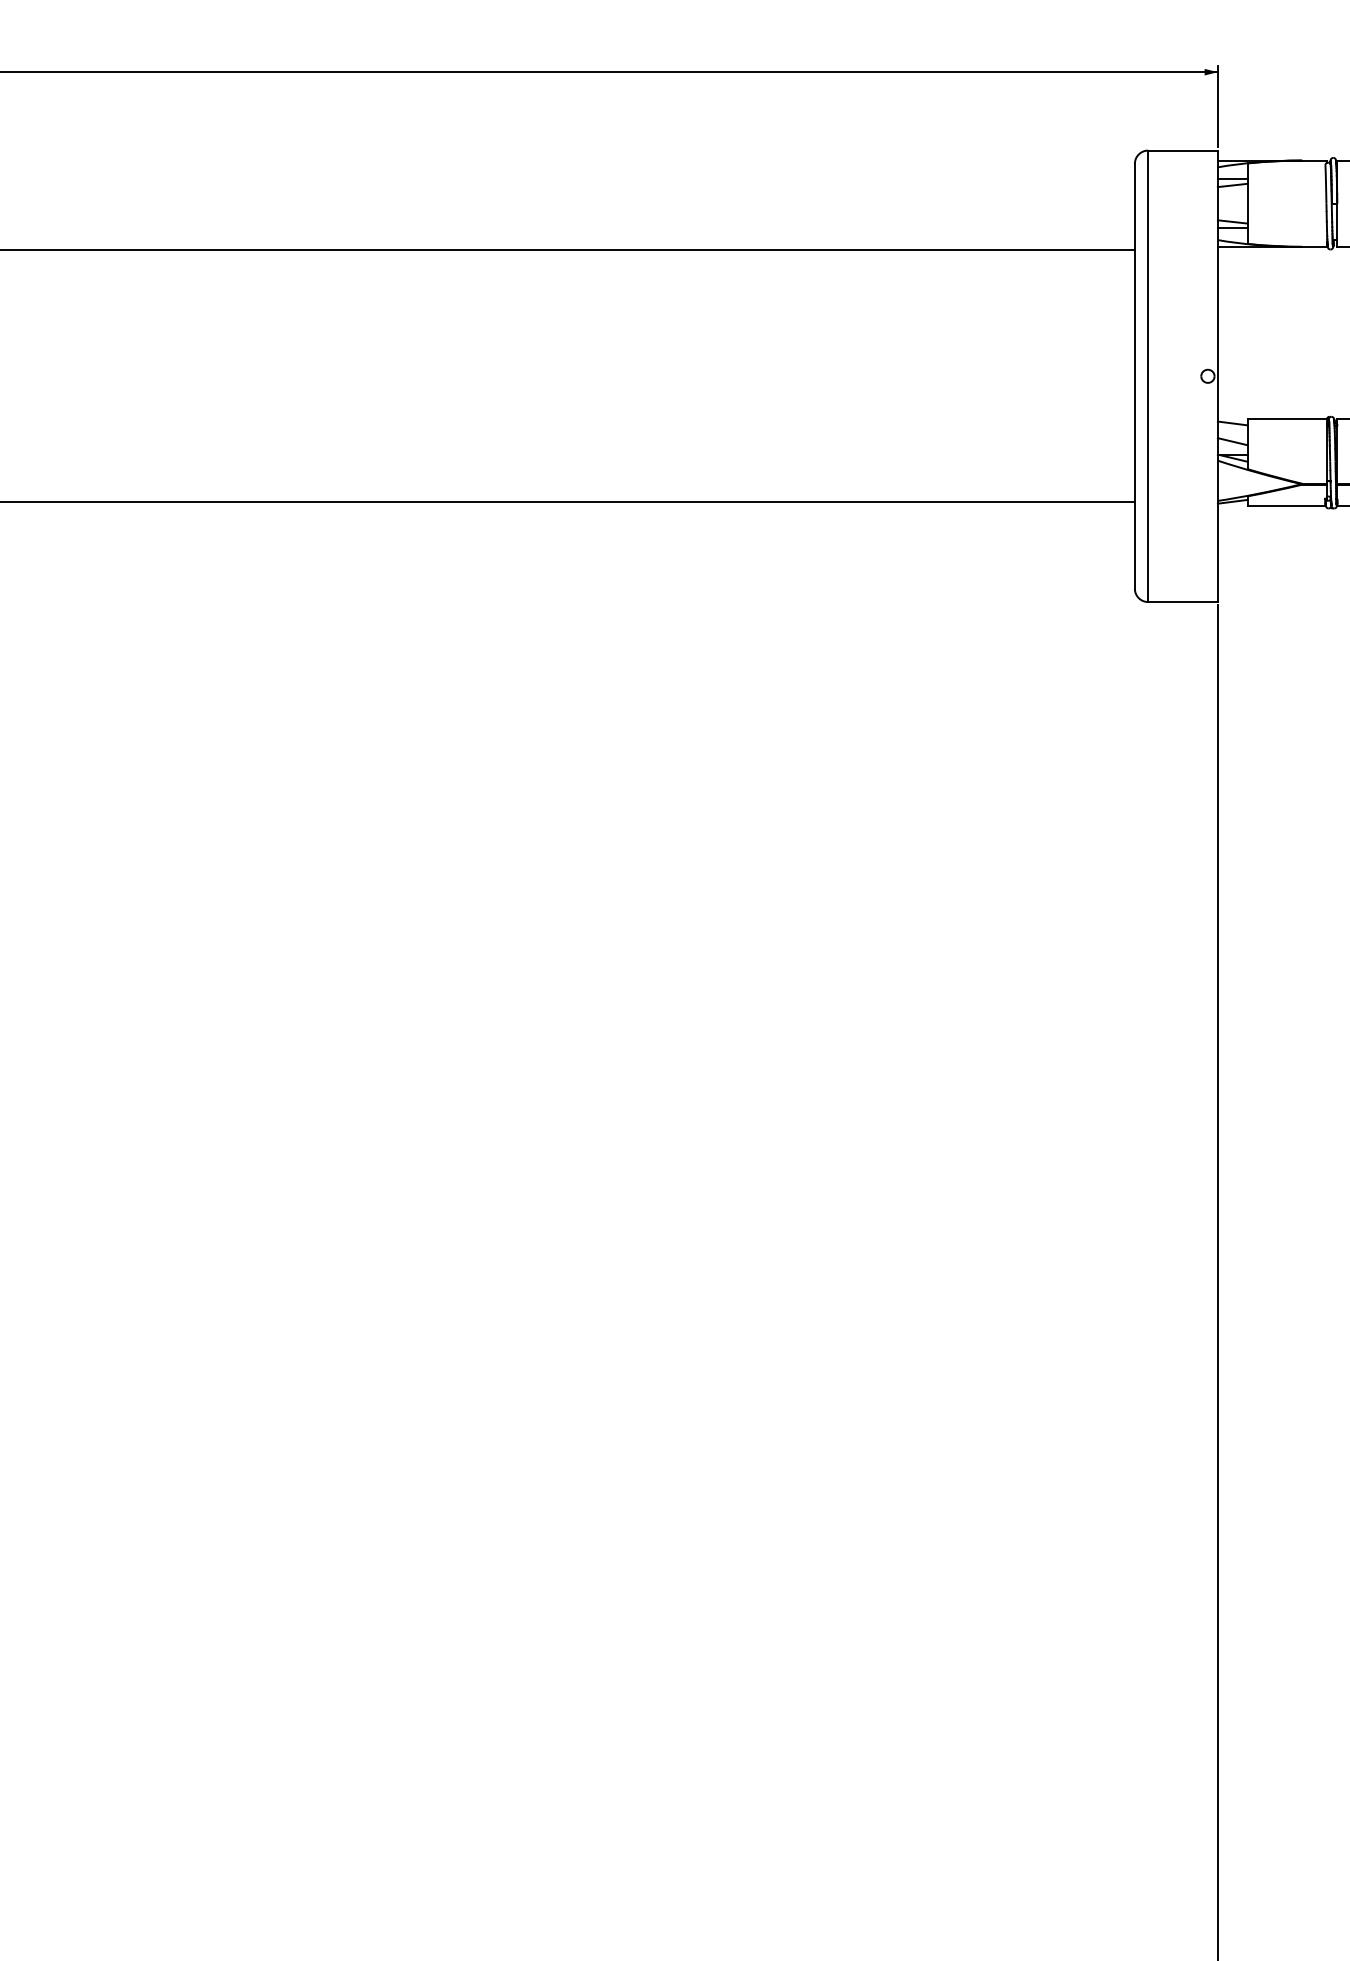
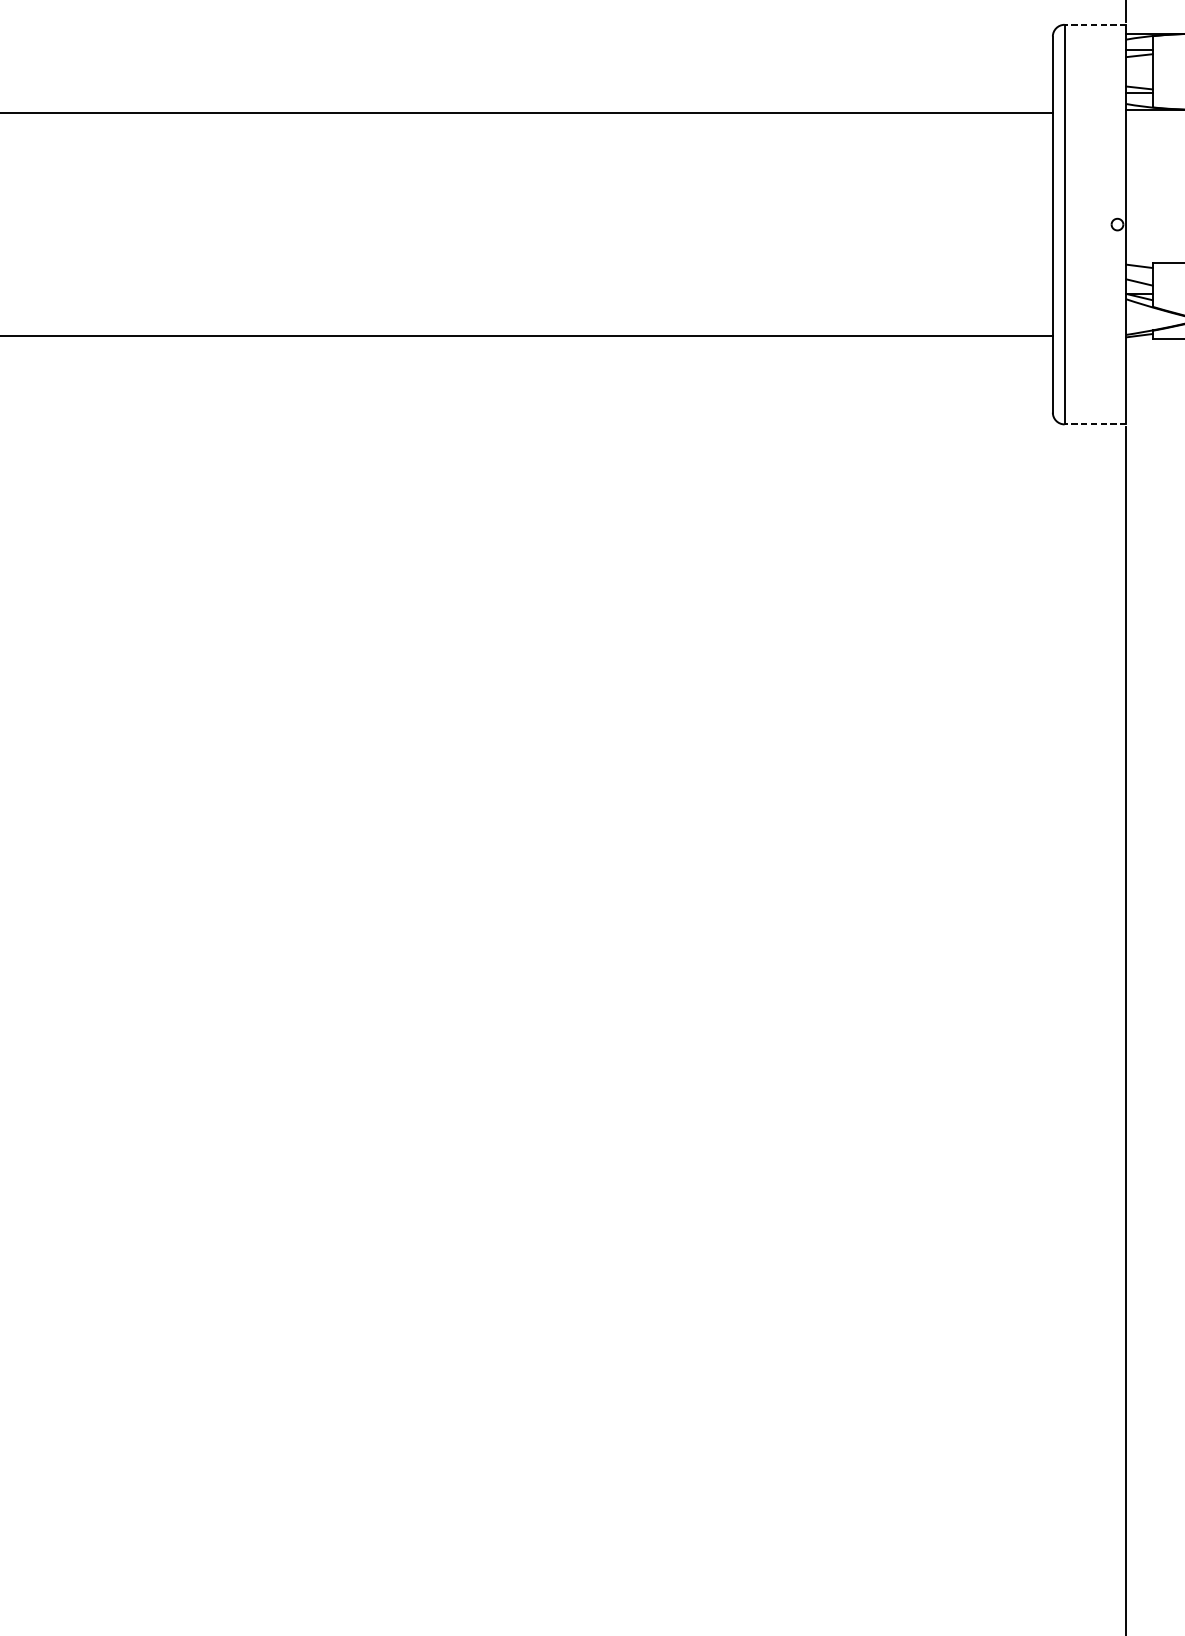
line: (1183, 150) -> (1095, 24), solid -> dashed
line: (1183, 602) -> (1095, 424), solid -> dashed

